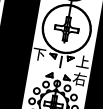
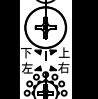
fill: (36, 71) -> (26, 67), added

